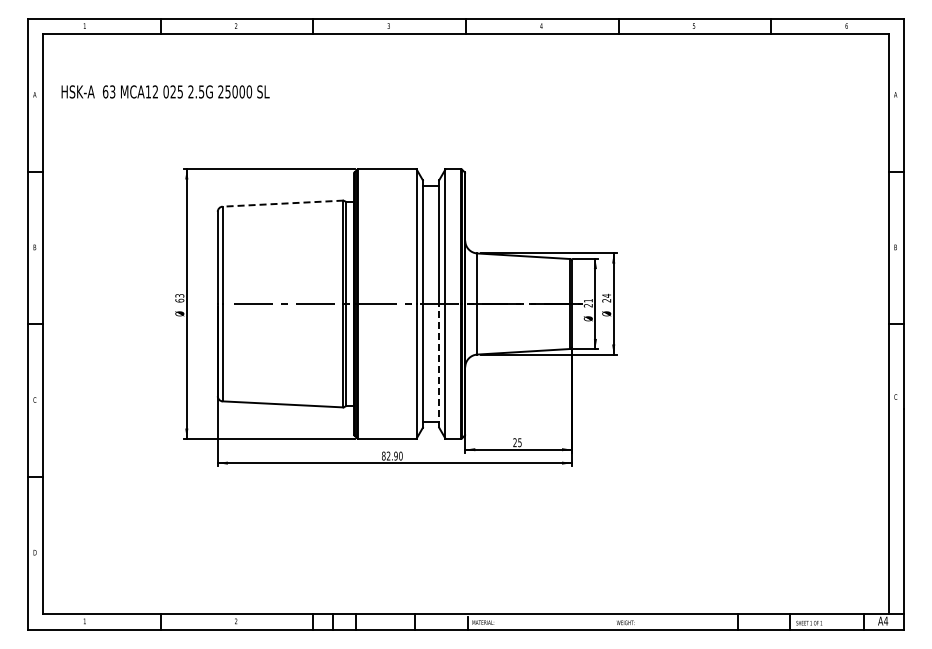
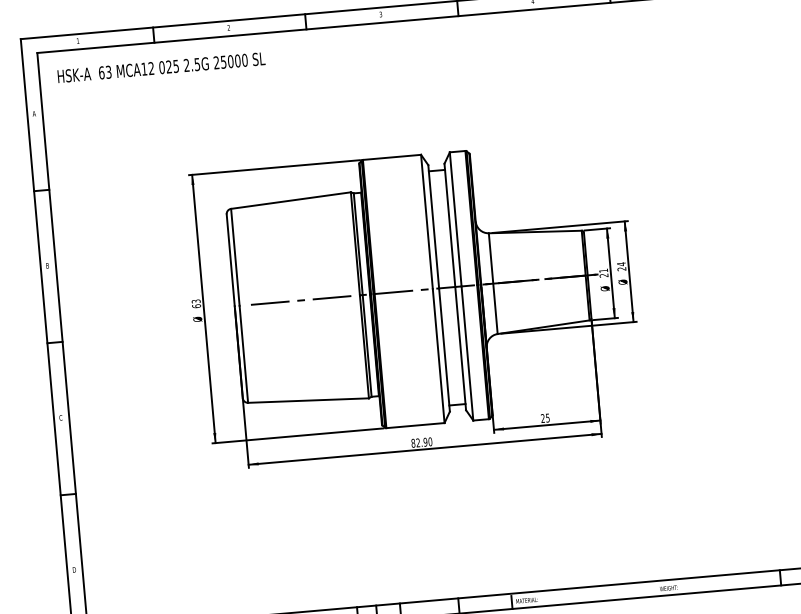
text: (165, 91) -> (161, 67), moved
line: (282, 203) -> (290, 200), dashed -> solid
line: (439, 365) -> (460, 348), dashed -> solid

